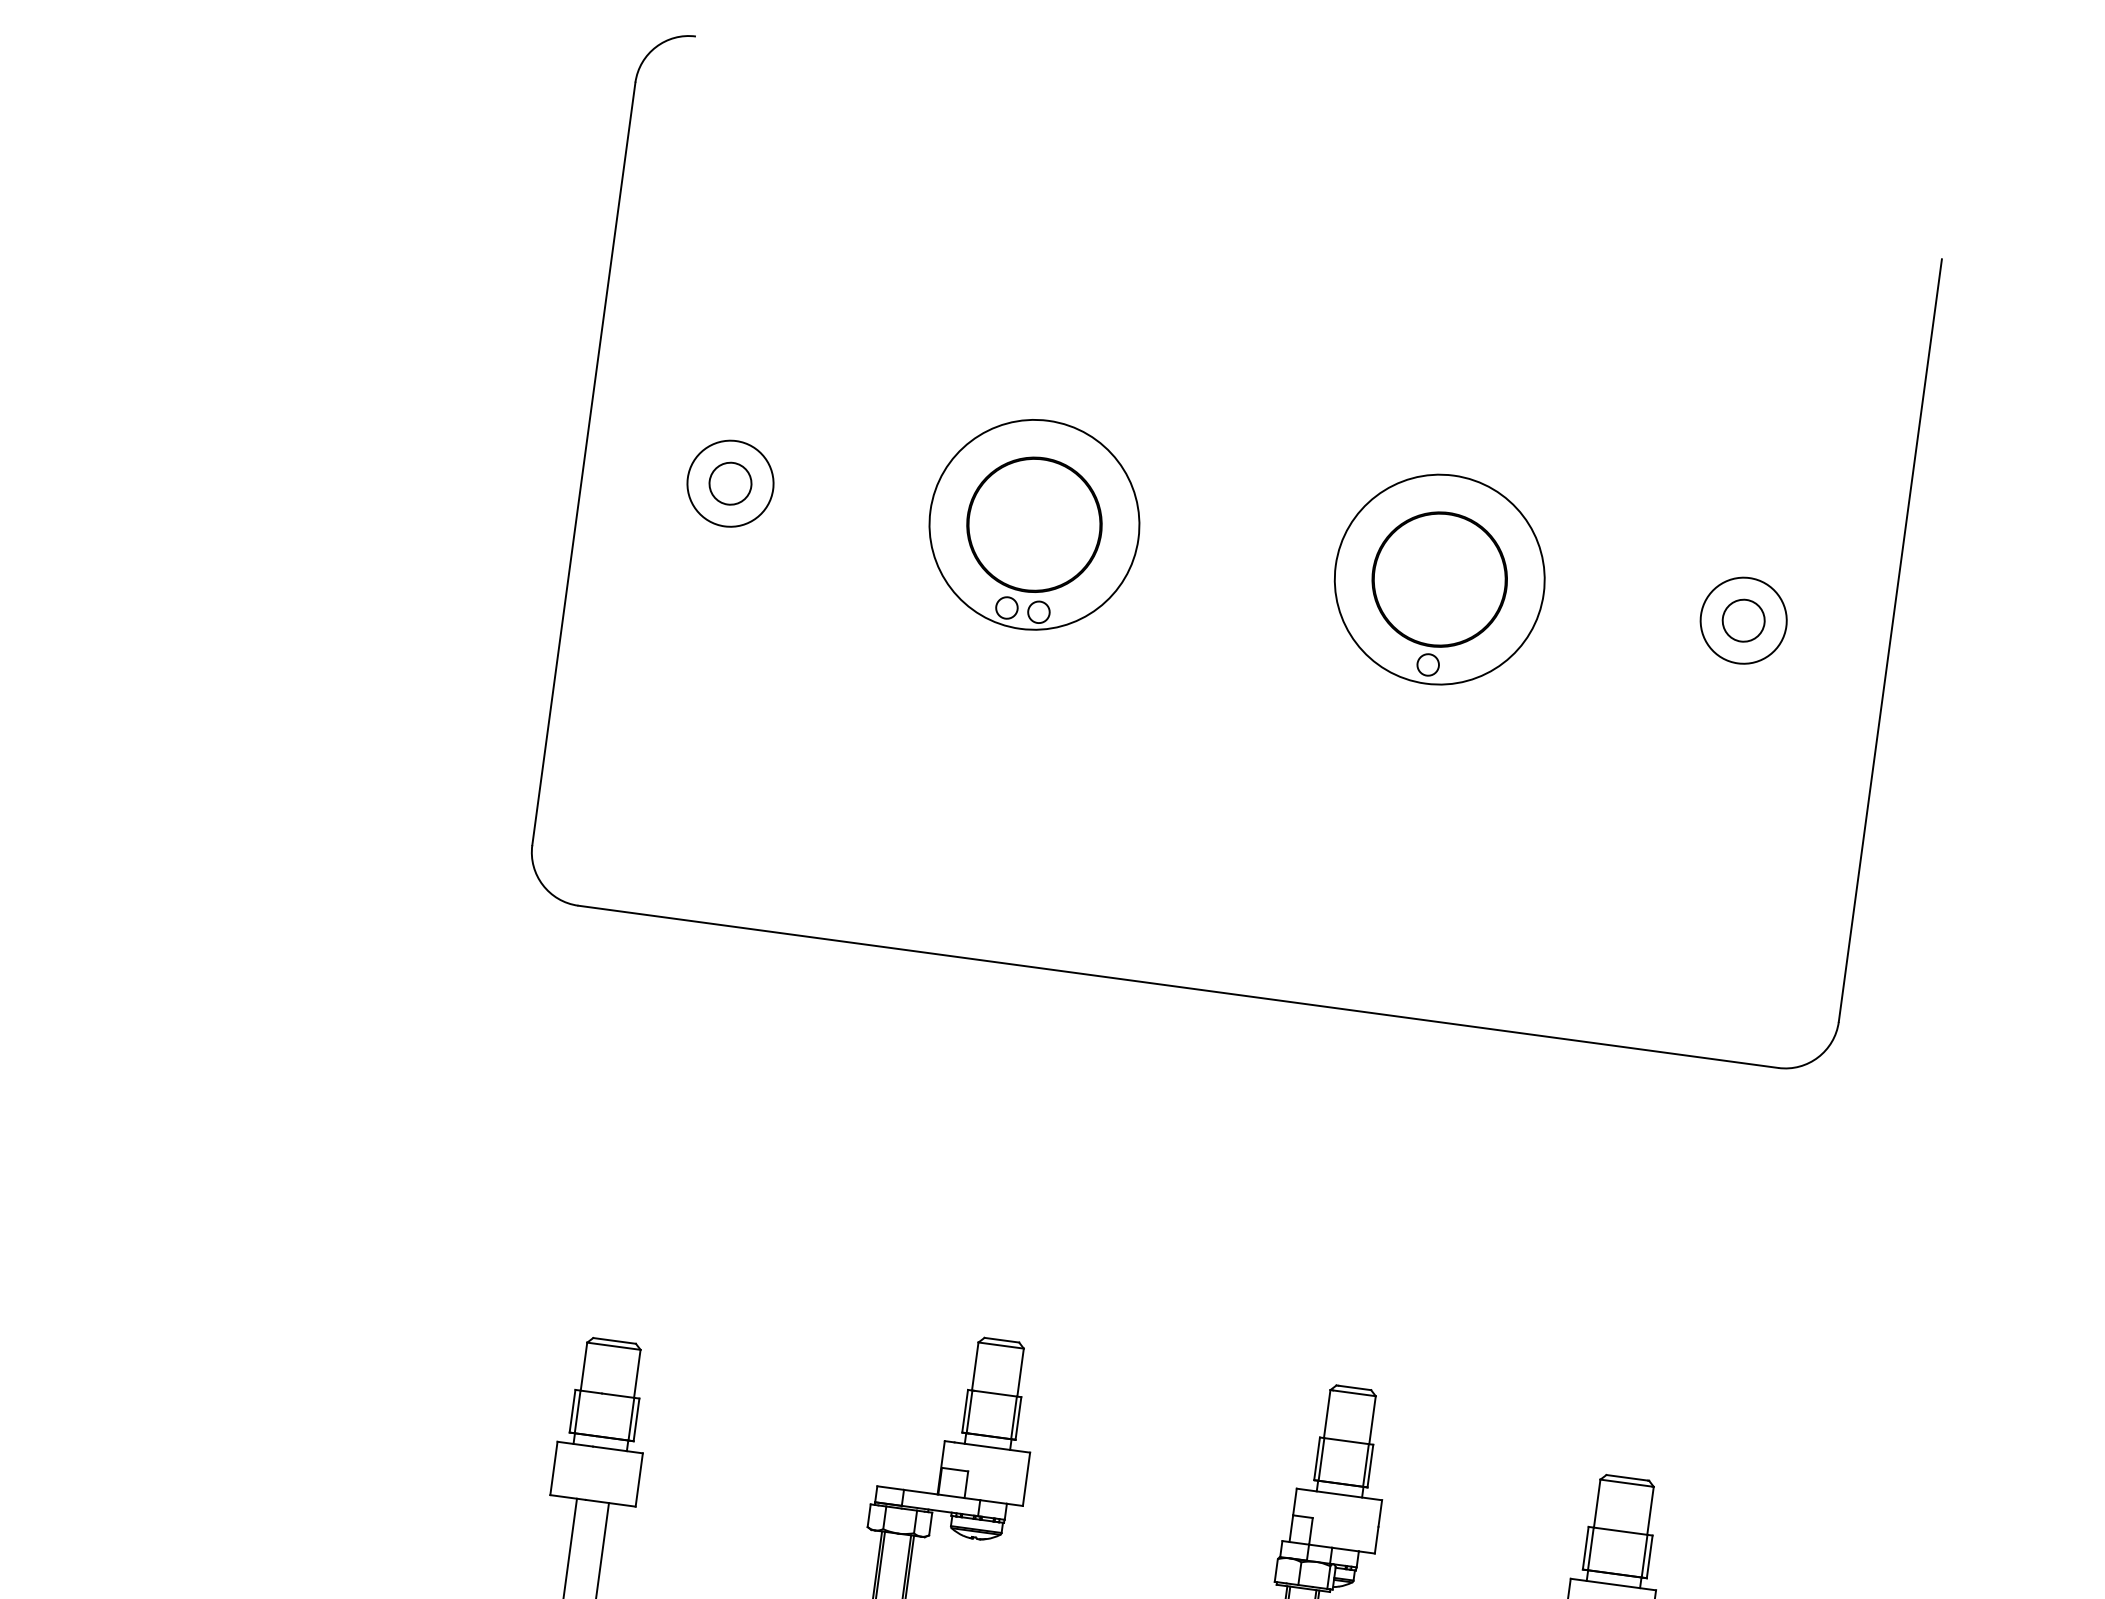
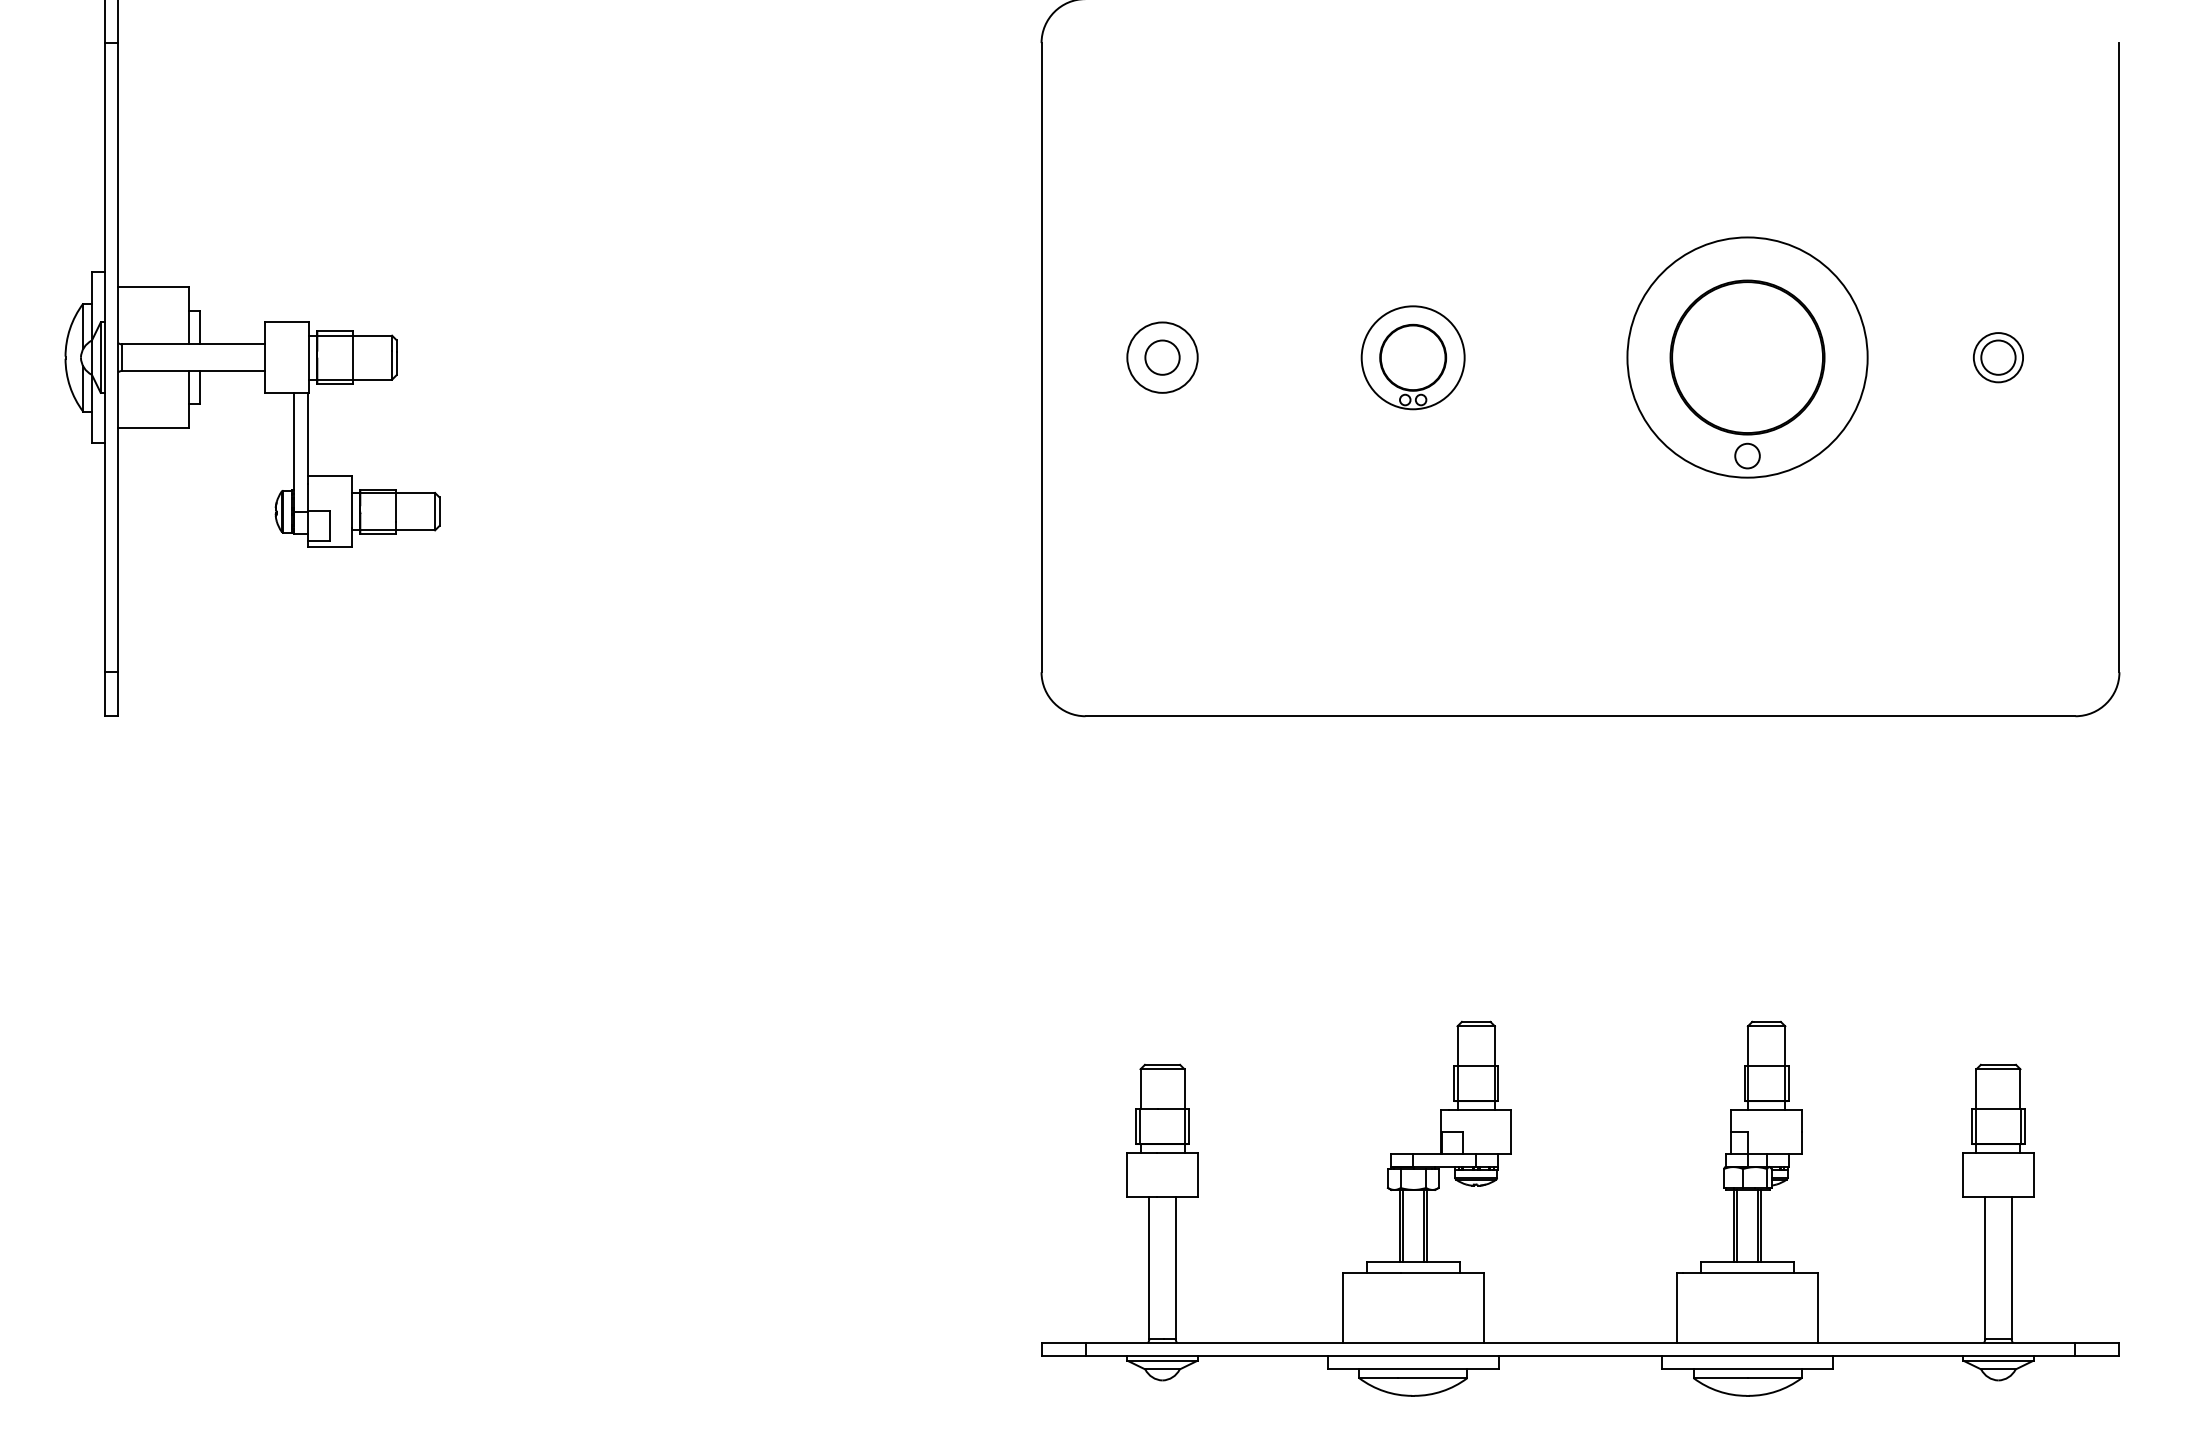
part: (1033, 524) -> (1412, 357), size x0.6
part: (1439, 579) -> (1747, 357), size x1.4
circle: (1743, 620) -> (1998, 357), size x0.7

